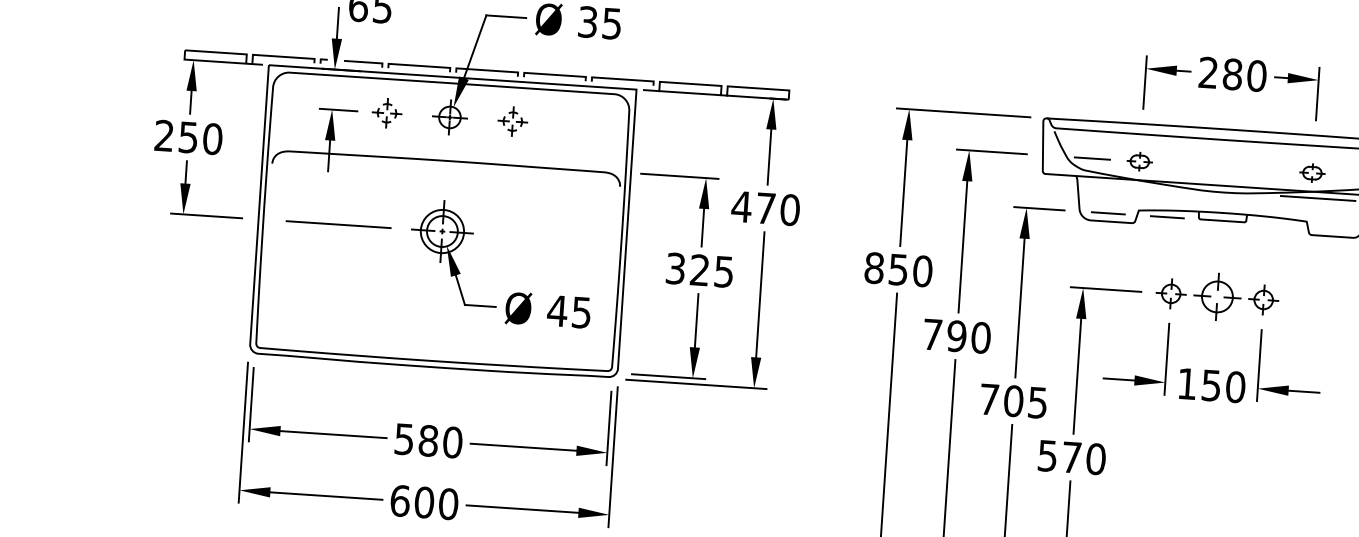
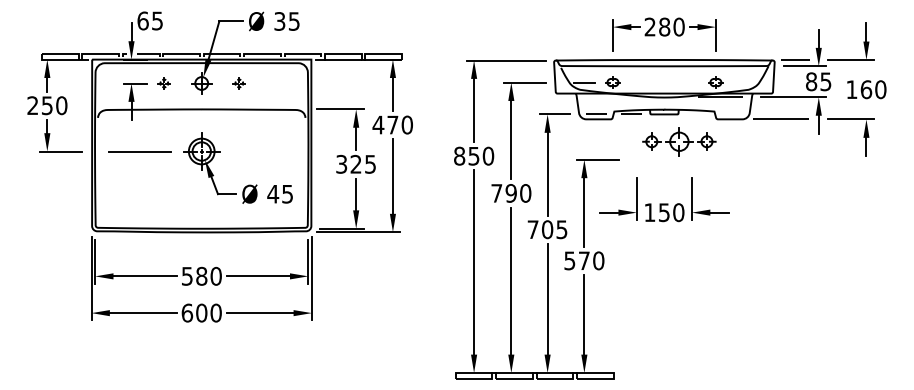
part: (387, 113) -> (164, 83), size x0.7
part: (513, 121) -> (239, 83), size x0.7
part: (1217, 296) -> (679, 141), moved

